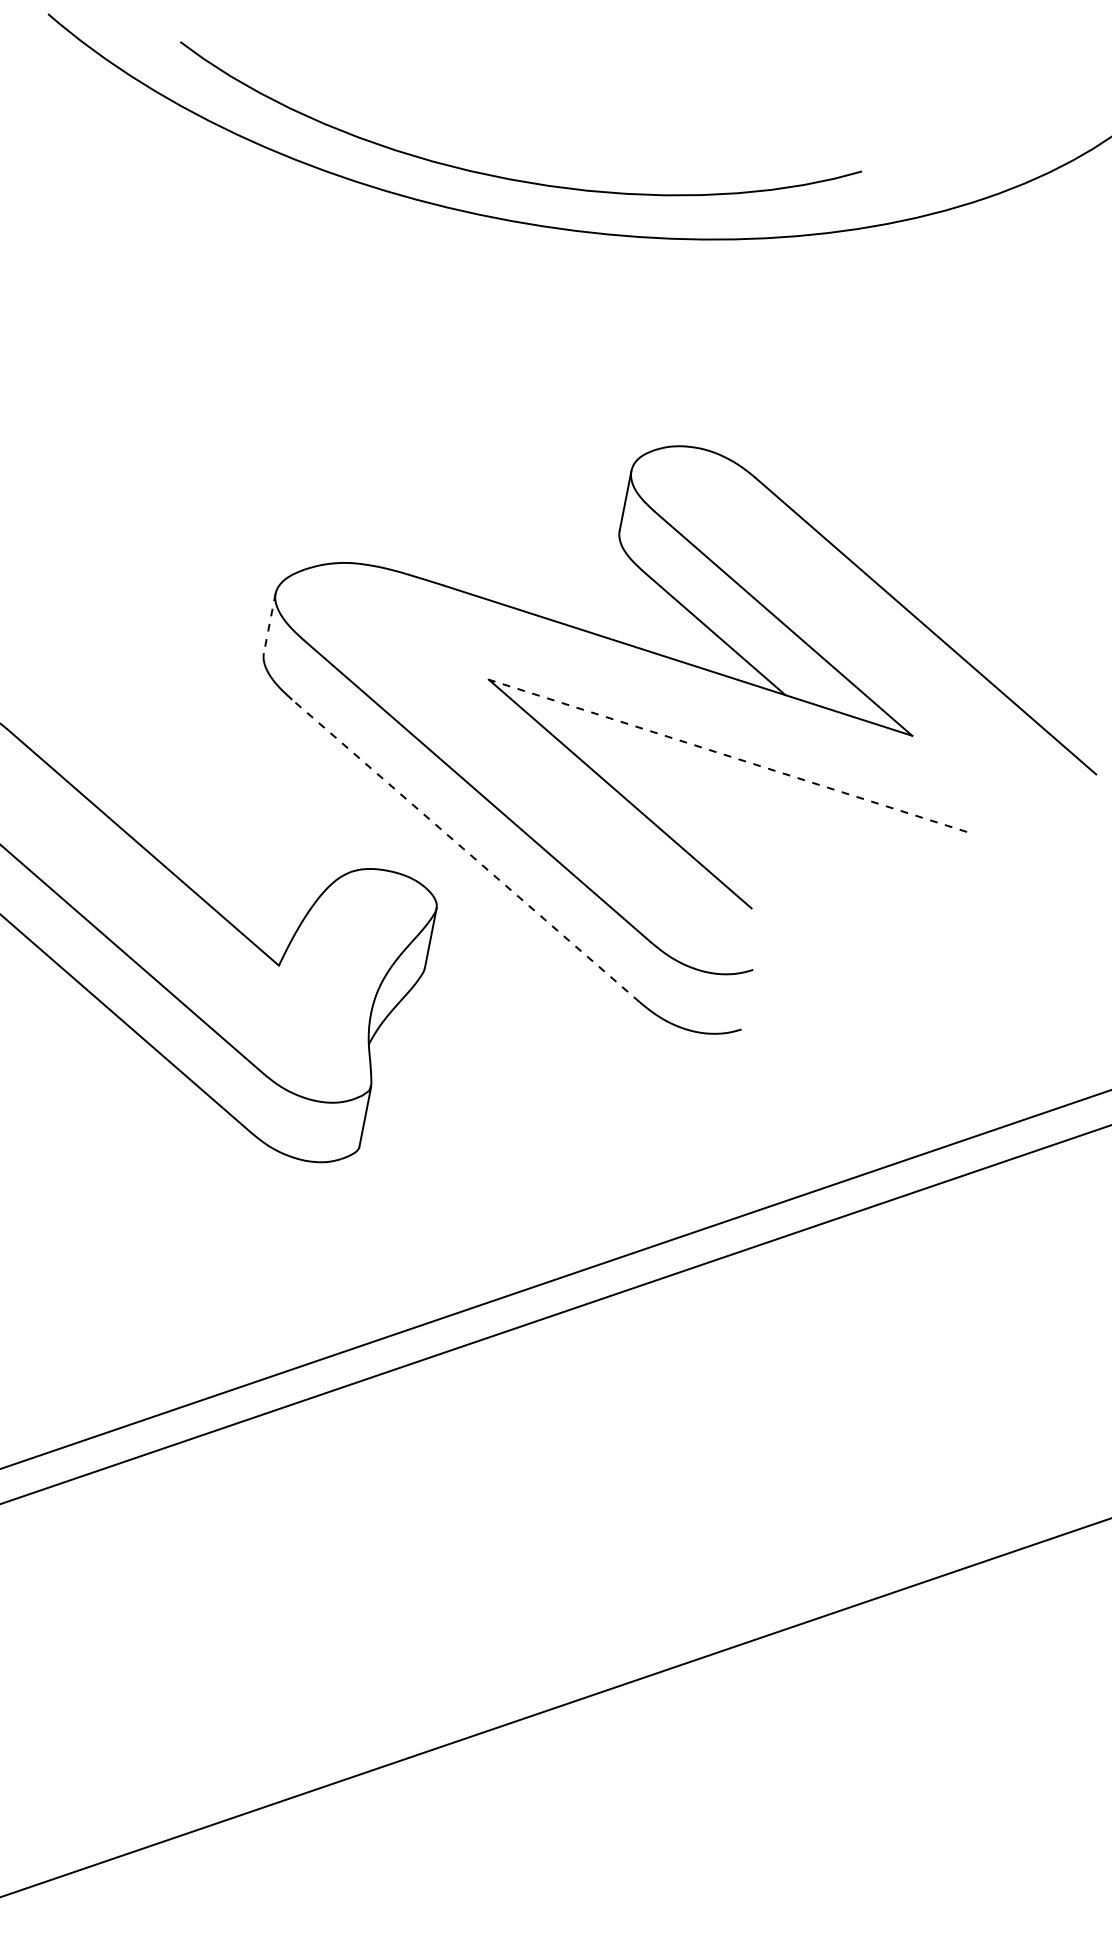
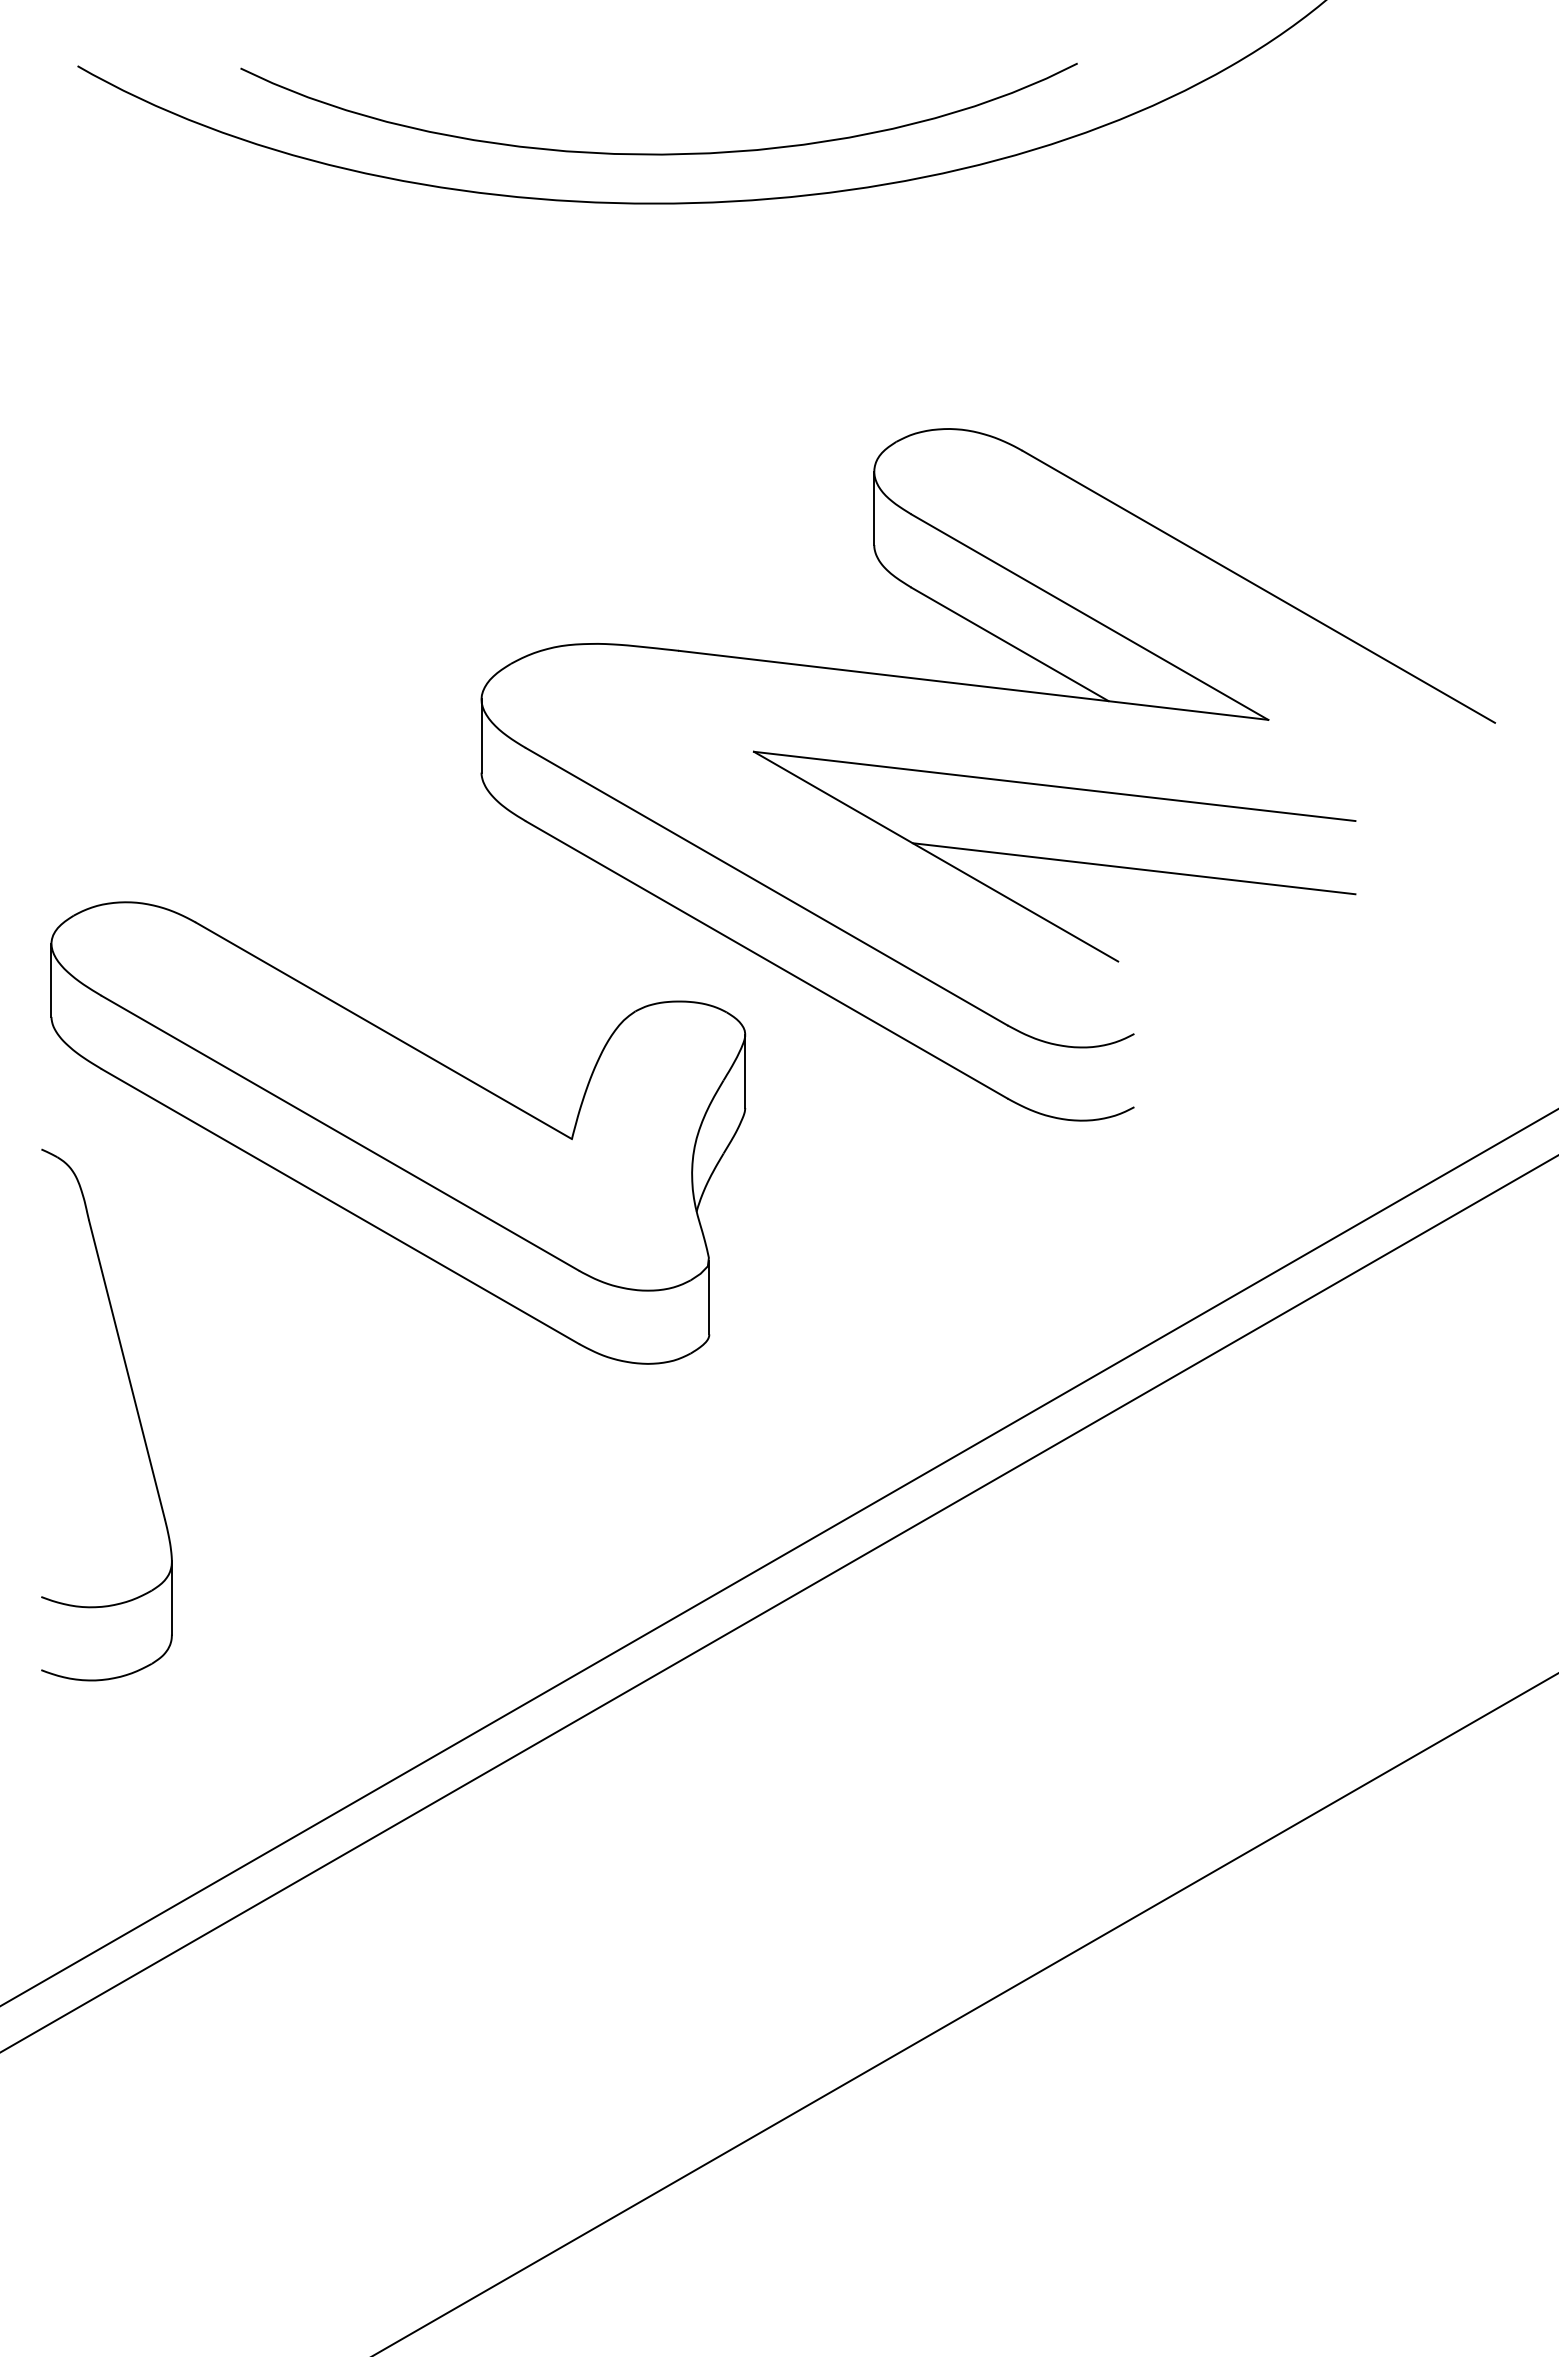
line: (269, 622) -> (481, 735), dashed -> solid
line: (727, 755) -> (1054, 786), dashed -> solid
line: (778, 835) -> (1133, 868), added
line: (465, 850) -> (766, 959), dashed -> solid

